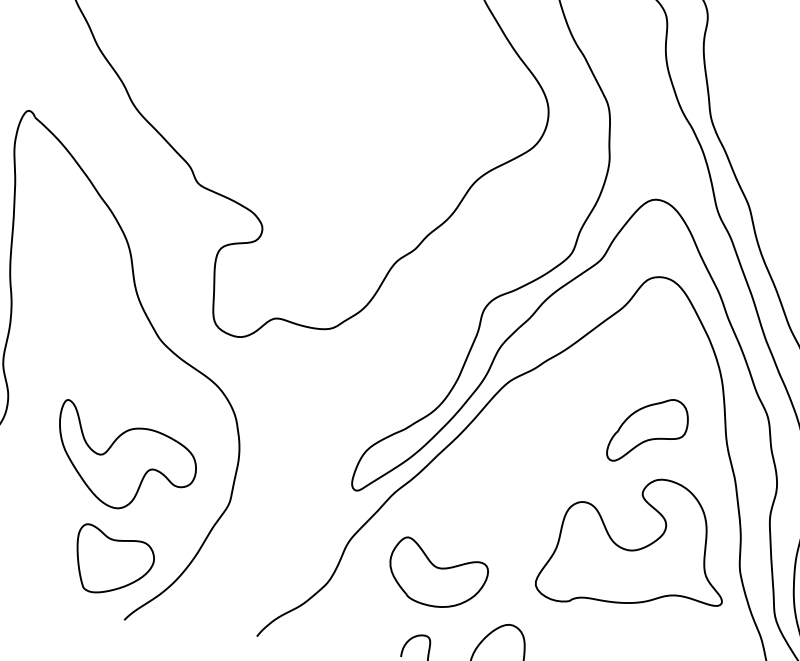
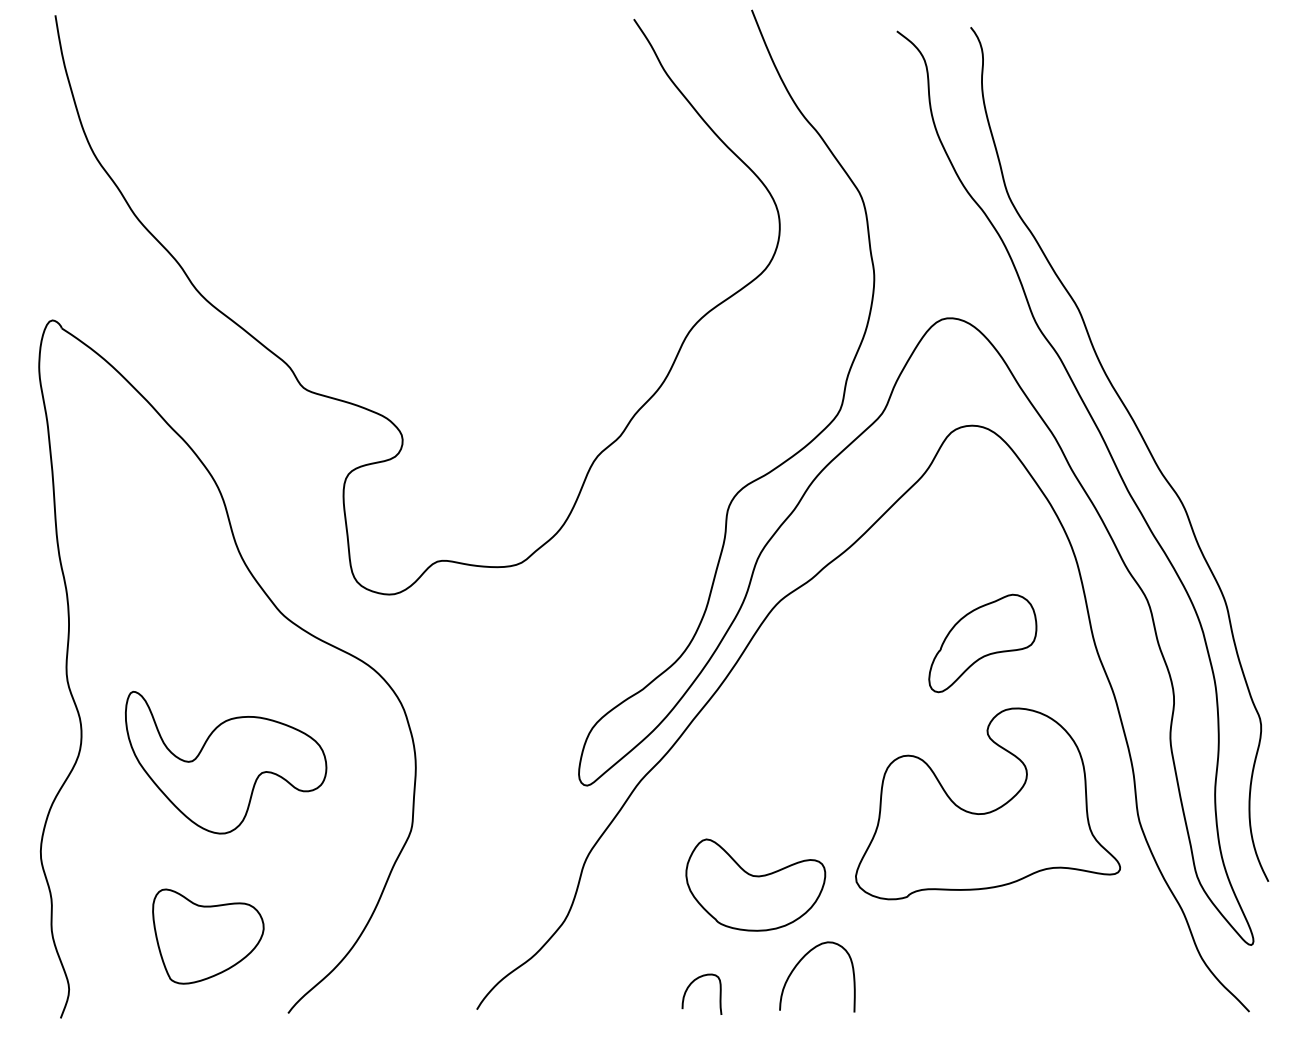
part: (126, 458) -> (226, 762), moved
part: (114, 561) -> (208, 936), moved
part: (438, 573) -> (755, 884), moved

